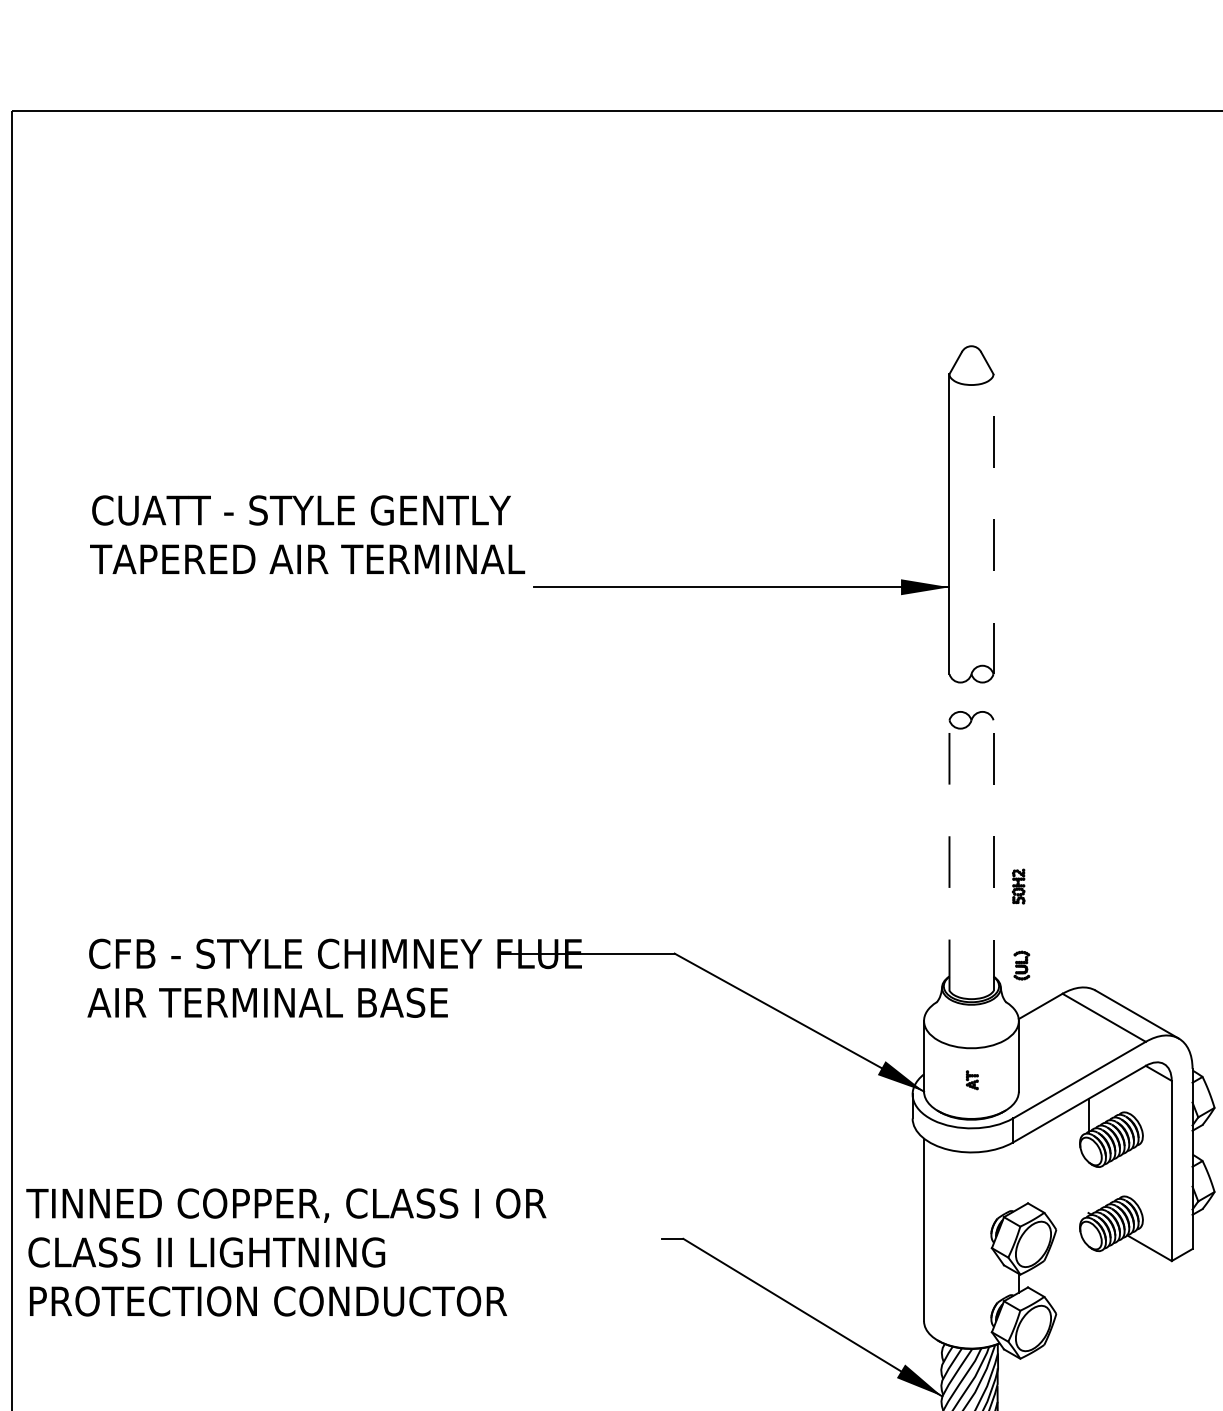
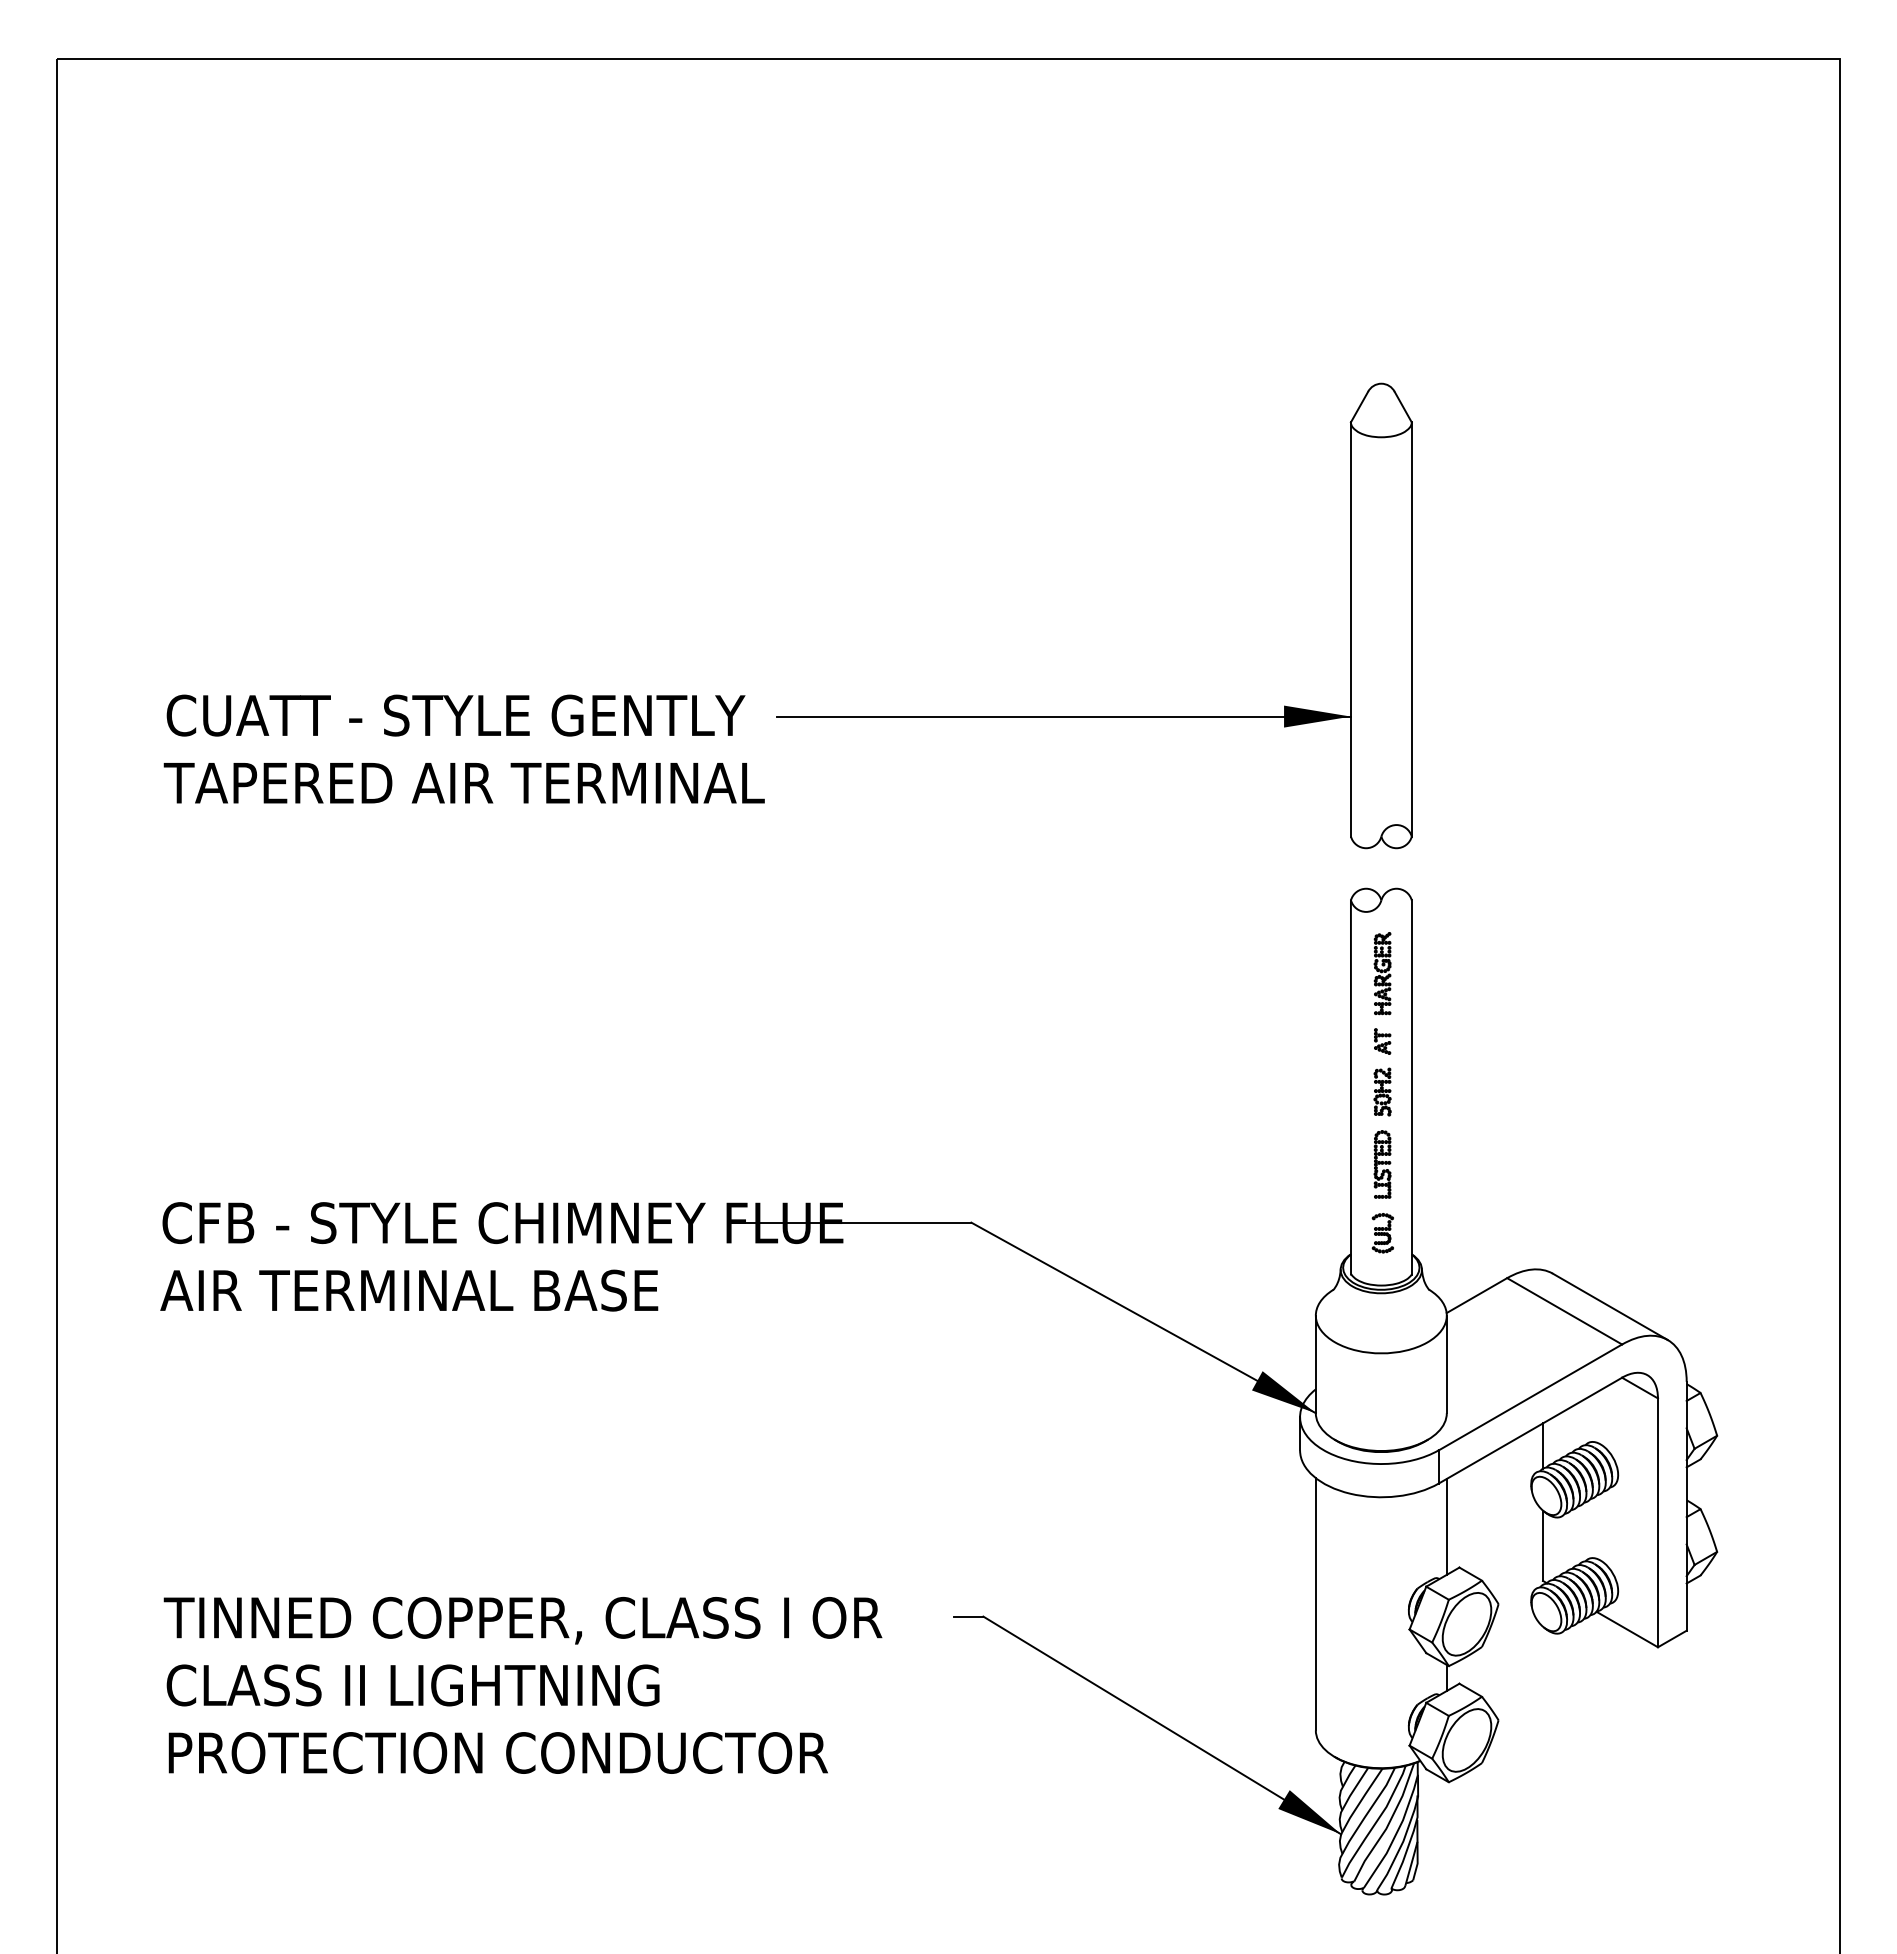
line: (993, 524) -> (1411, 629), dashed -> solid
text: (306, 534) -> (463, 748), moved
part: (972, 773) -> (1382, 973), added
line: (949, 855) -> (1350, 1086), dashed -> solid
line: (993, 855) -> (1411, 1086), dashed -> solid
part: (1018, 886) -> (1382, 1091), moved
part: (972, 911) -> (1382, 1164), added
part: (1021, 965) -> (1382, 1233), moved
part: (972, 1080) -> (1382, 1041), moved
line: (1018, 1173) -> (1446, 1526), added
line: (1088, 1187) -> (1542, 1545), added
text: (285, 1252) -> (522, 1685), moved

